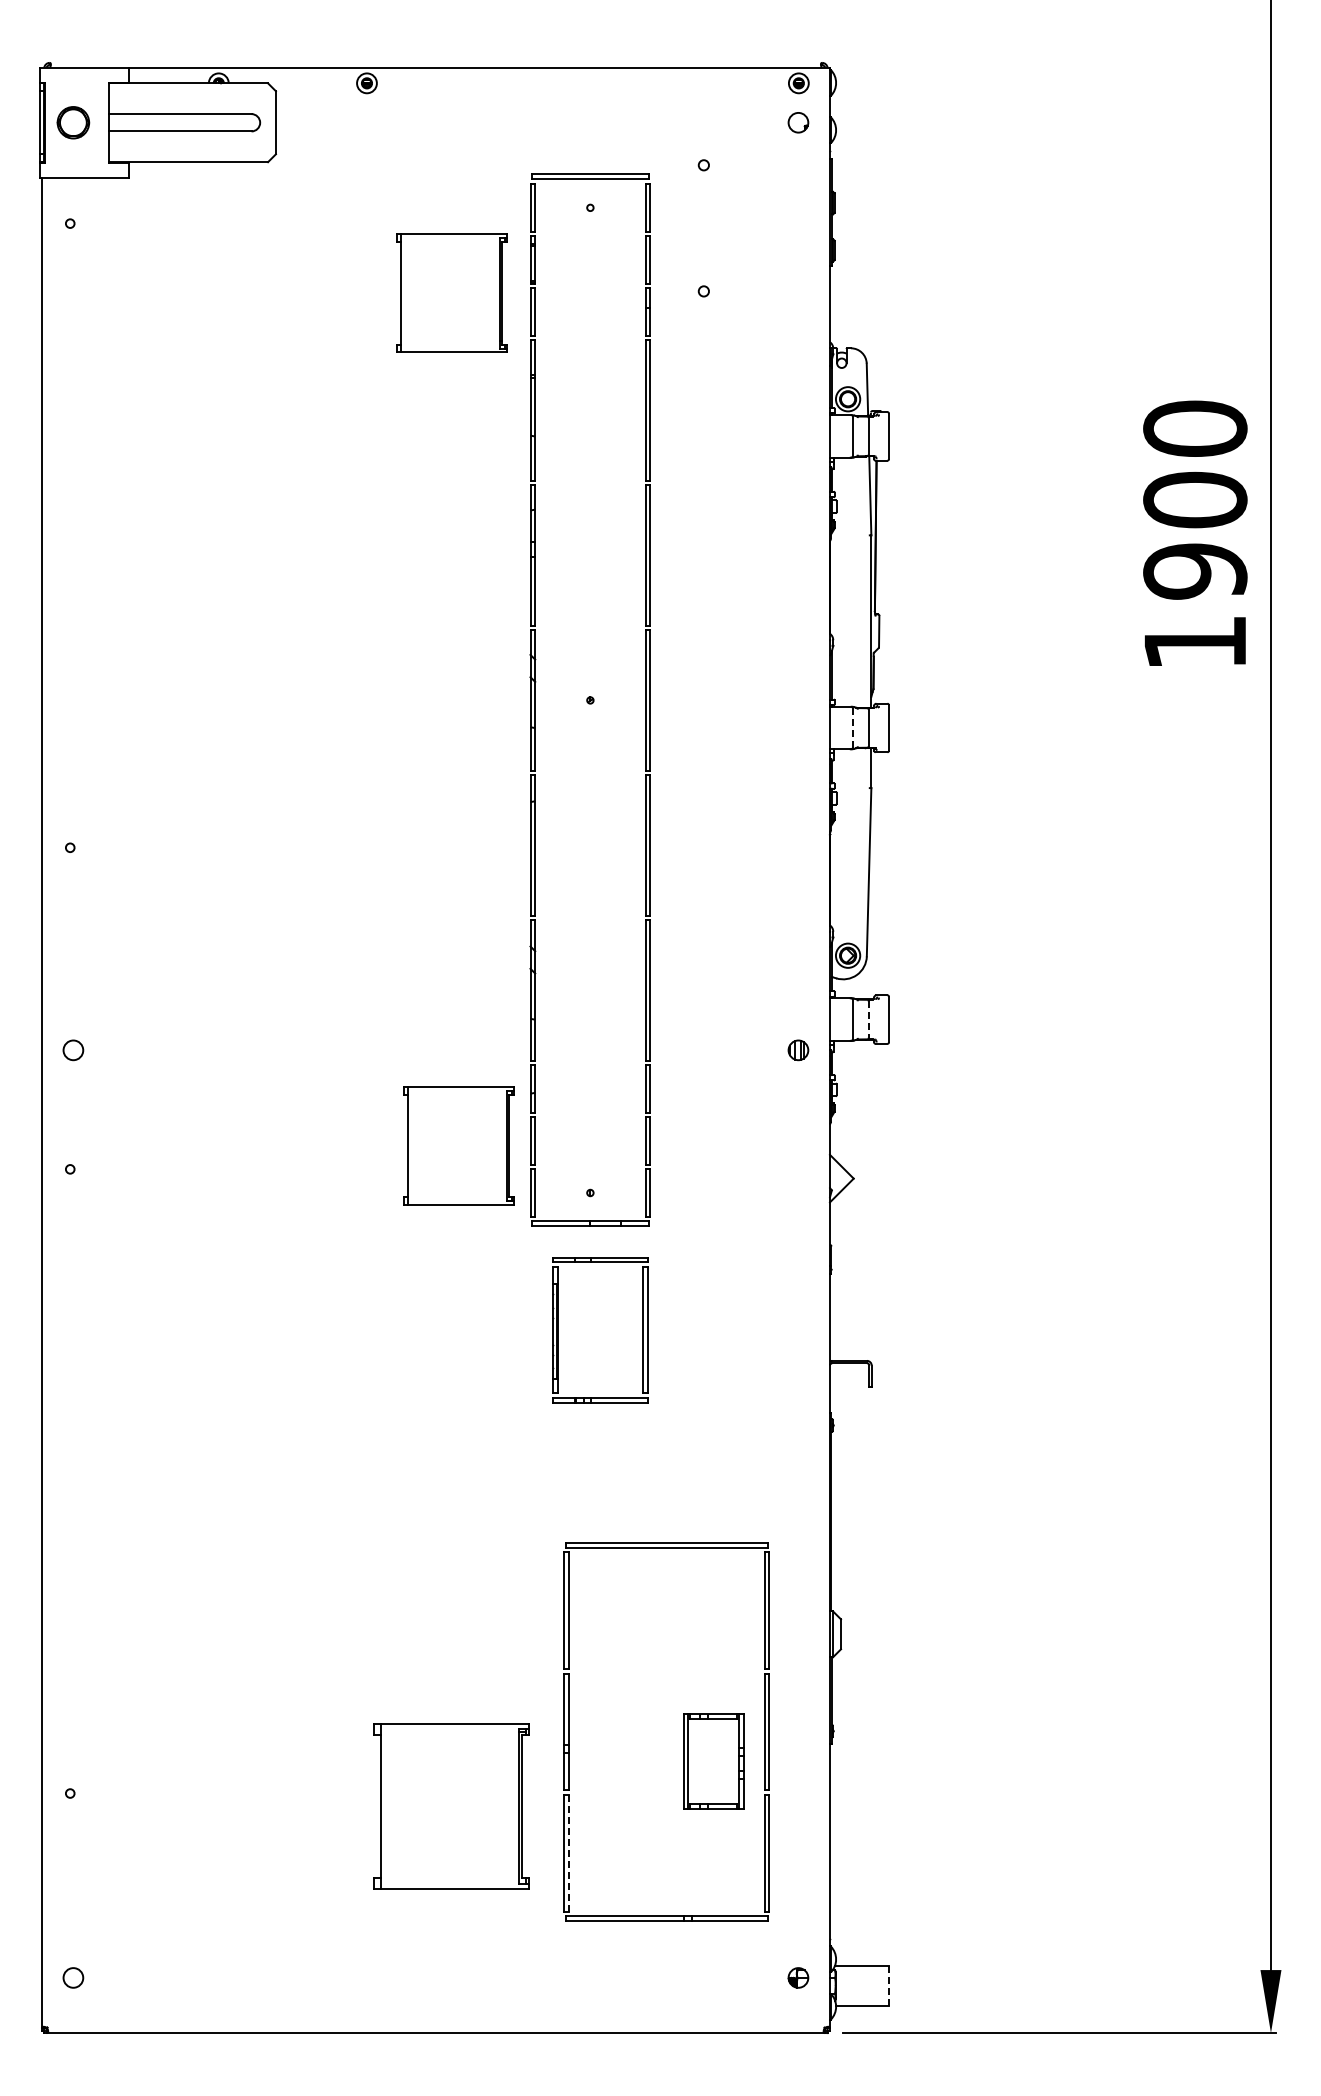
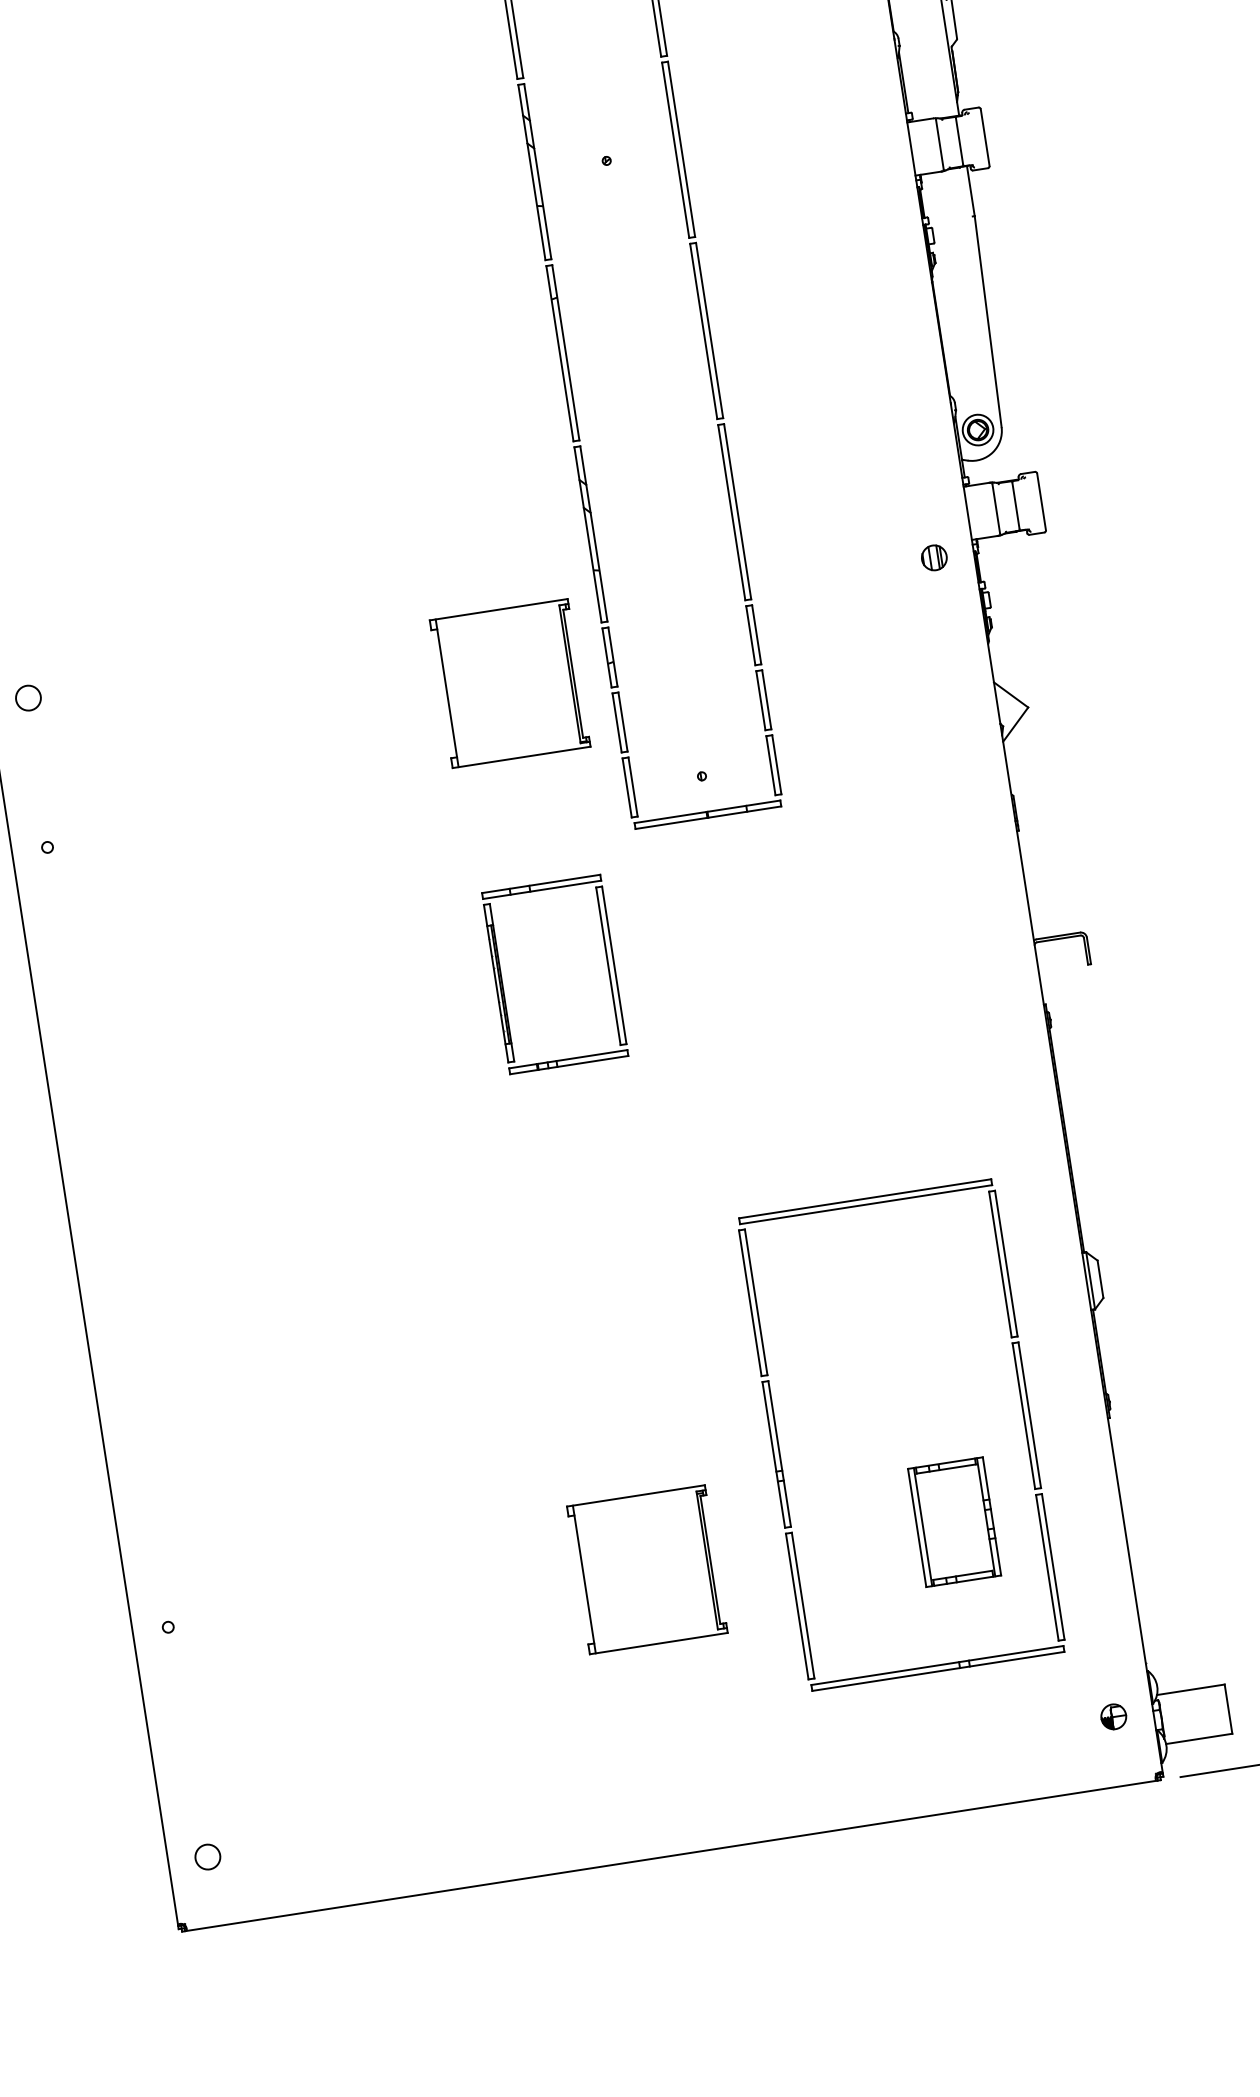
line: (852, 727) -> (939, 144), dashed -> solid
line: (868, 1020) -> (1016, 507), dashed -> solid
part: (458, 1145) -> (509, 682), moved
part: (558, 1330) -> (502, 983), moved
part: (713, 1761) -> (954, 1522), moved
part: (451, 1806) -> (647, 1569), size x0.71
line: (569, 1853) -> (803, 1605), dashed -> solid
line: (889, 1985) -> (1228, 1708), dashed -> solid

